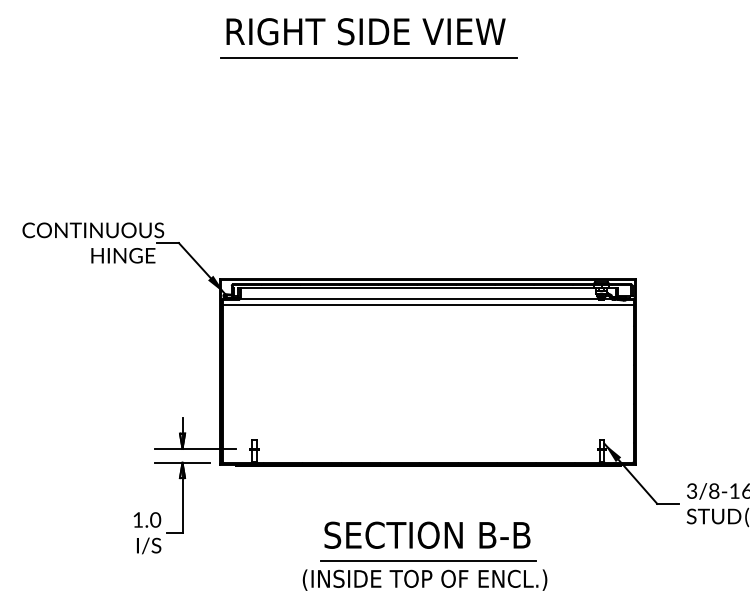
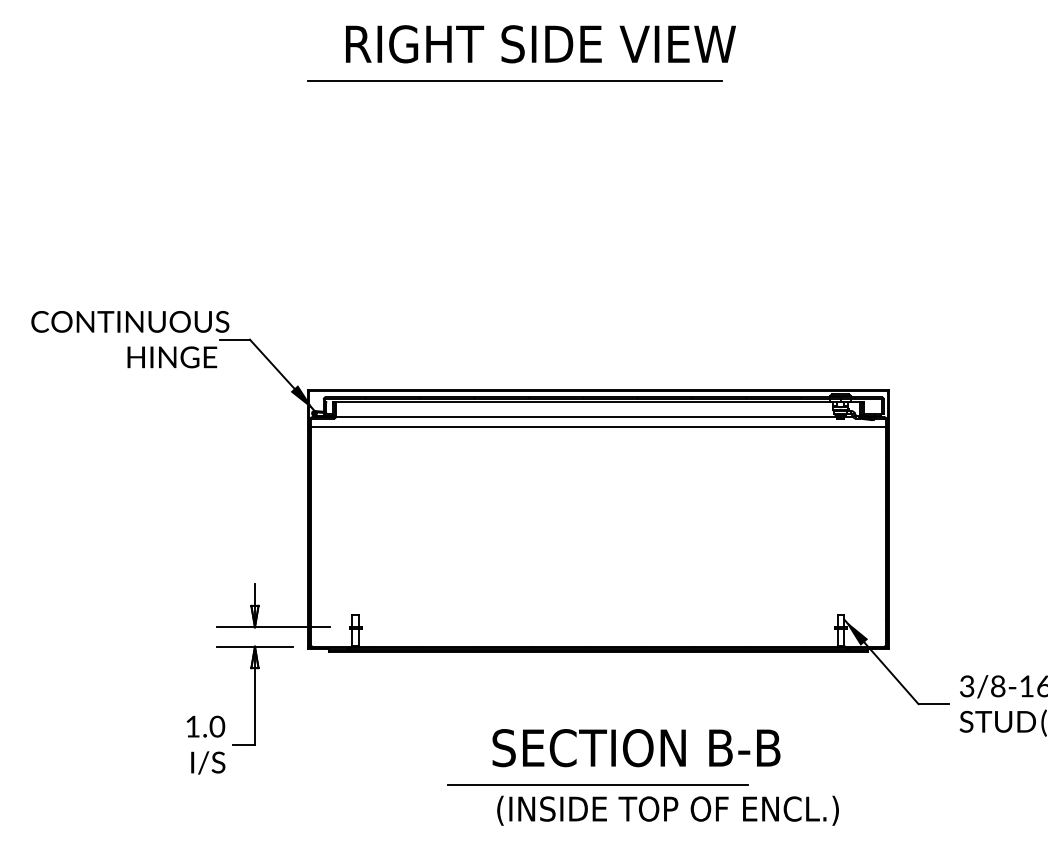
text: (365, 31) -> (540, 43), moved
text: (427, 534) -> (636, 746), moved
text: (424, 579) -> (667, 809), moved

